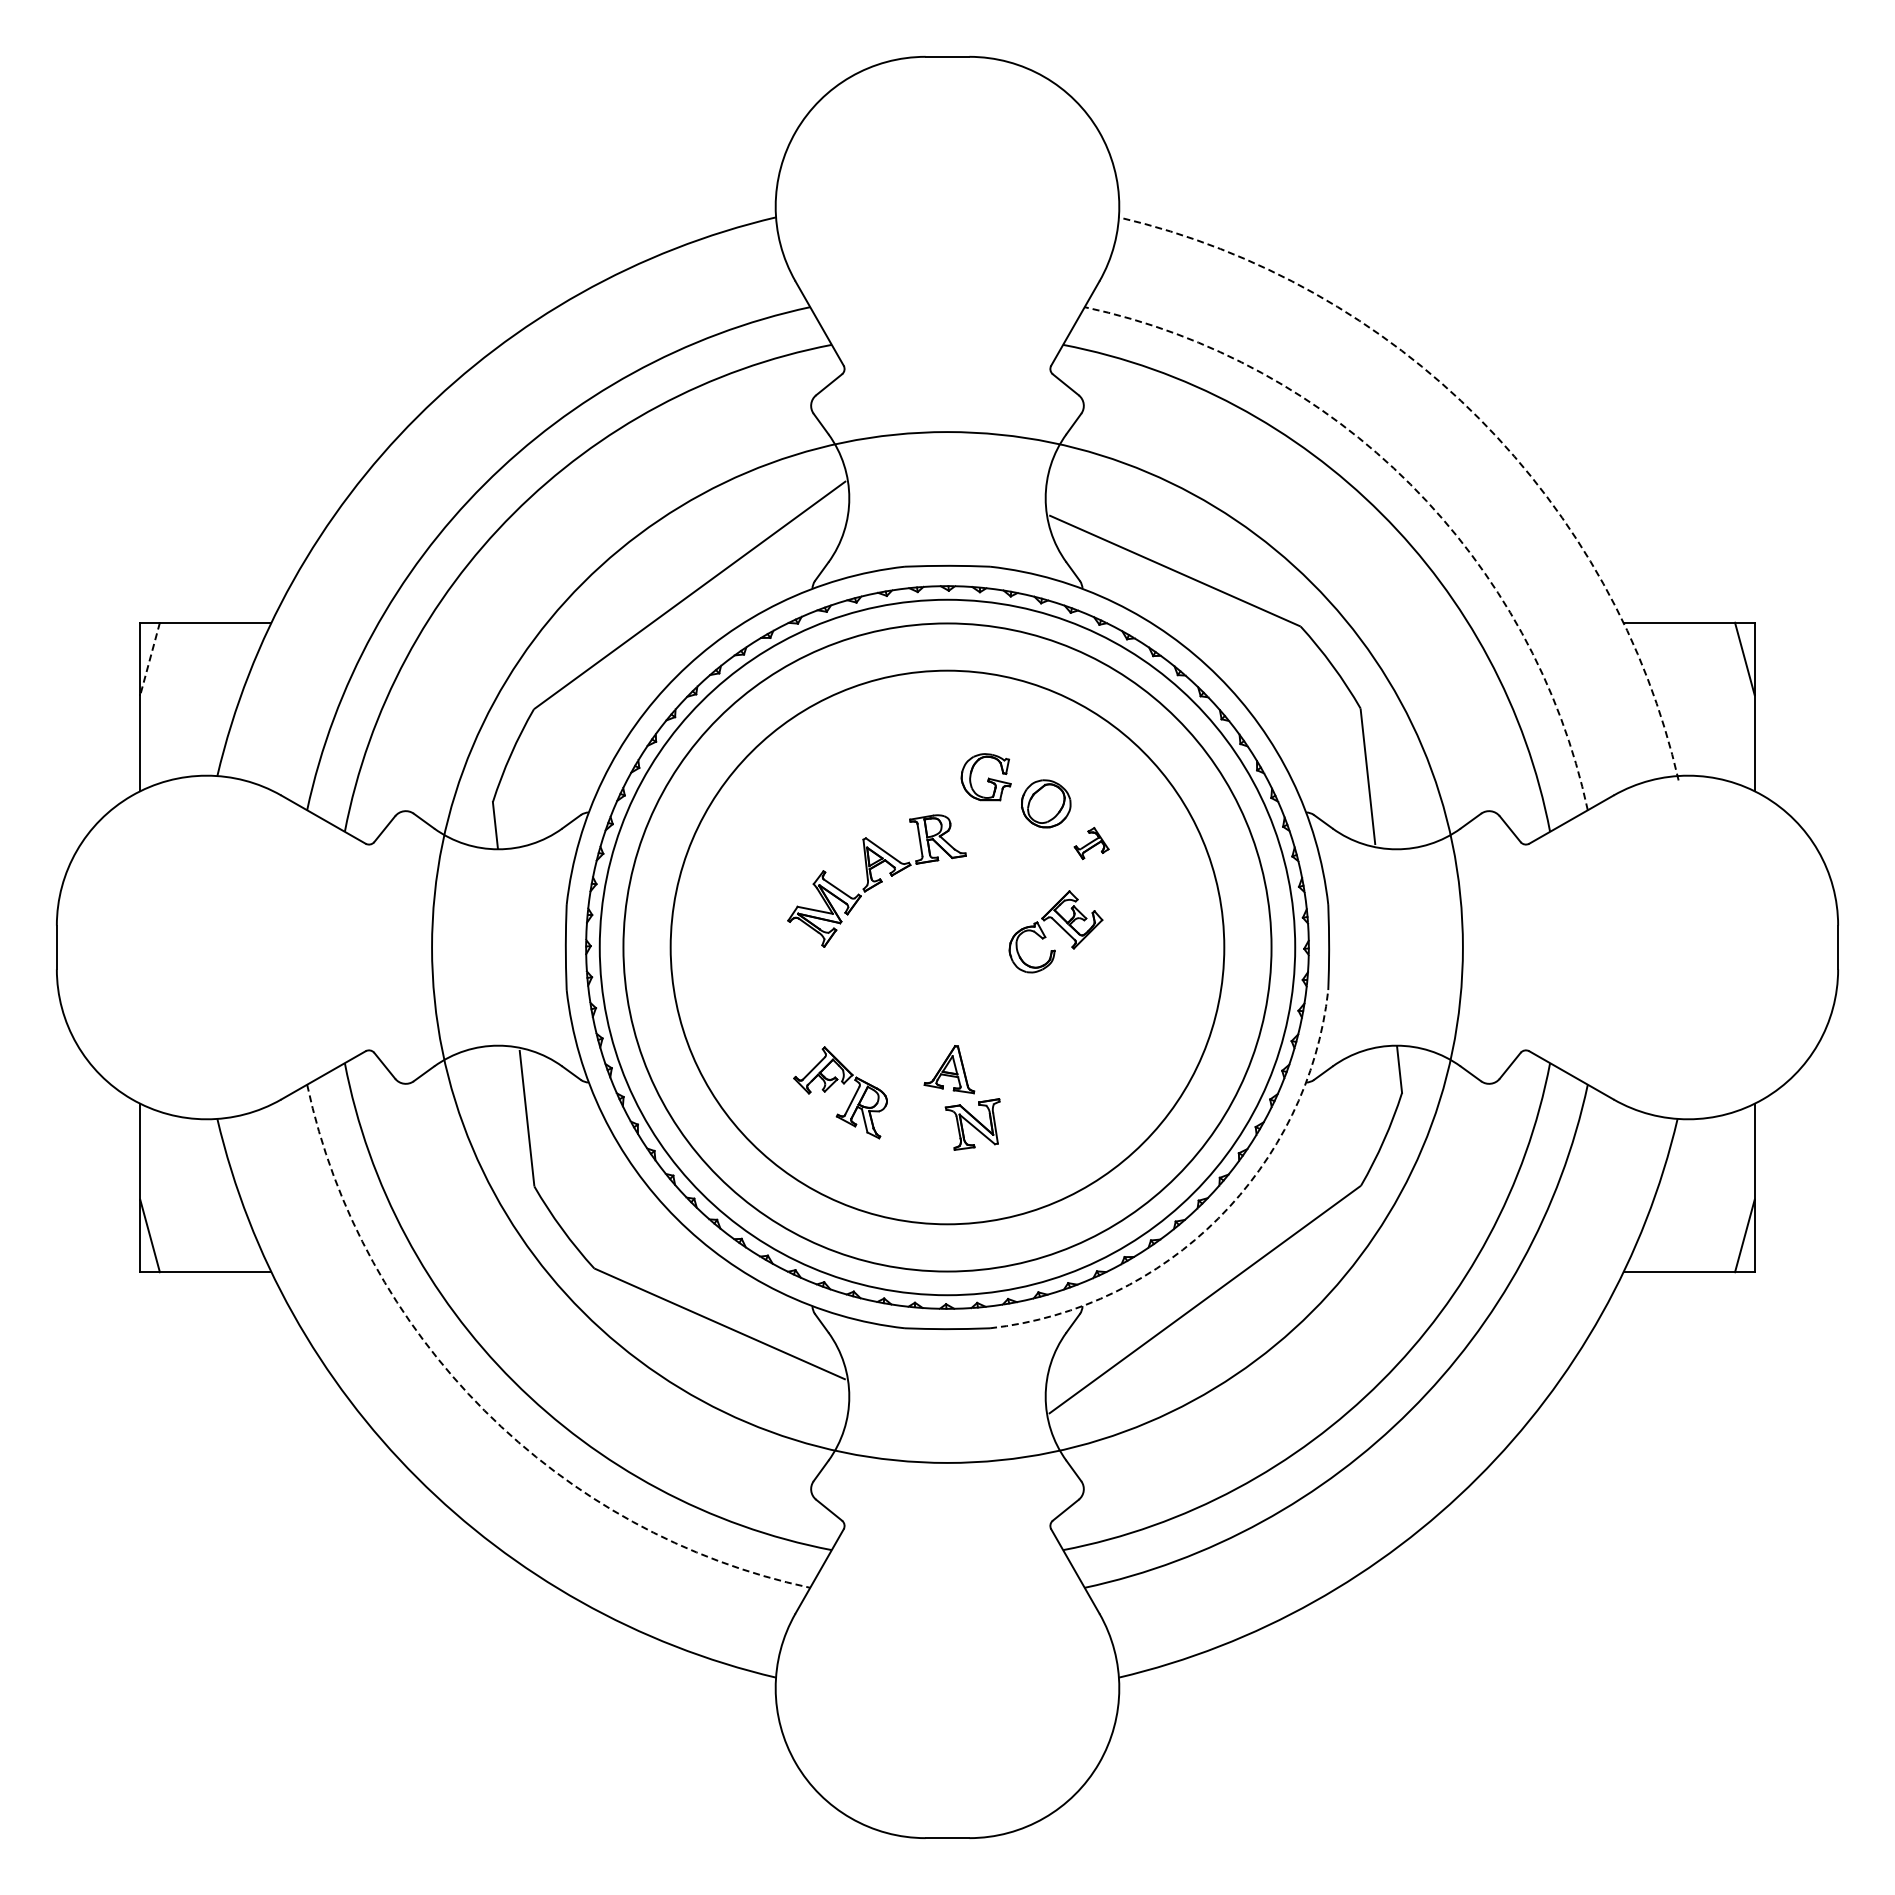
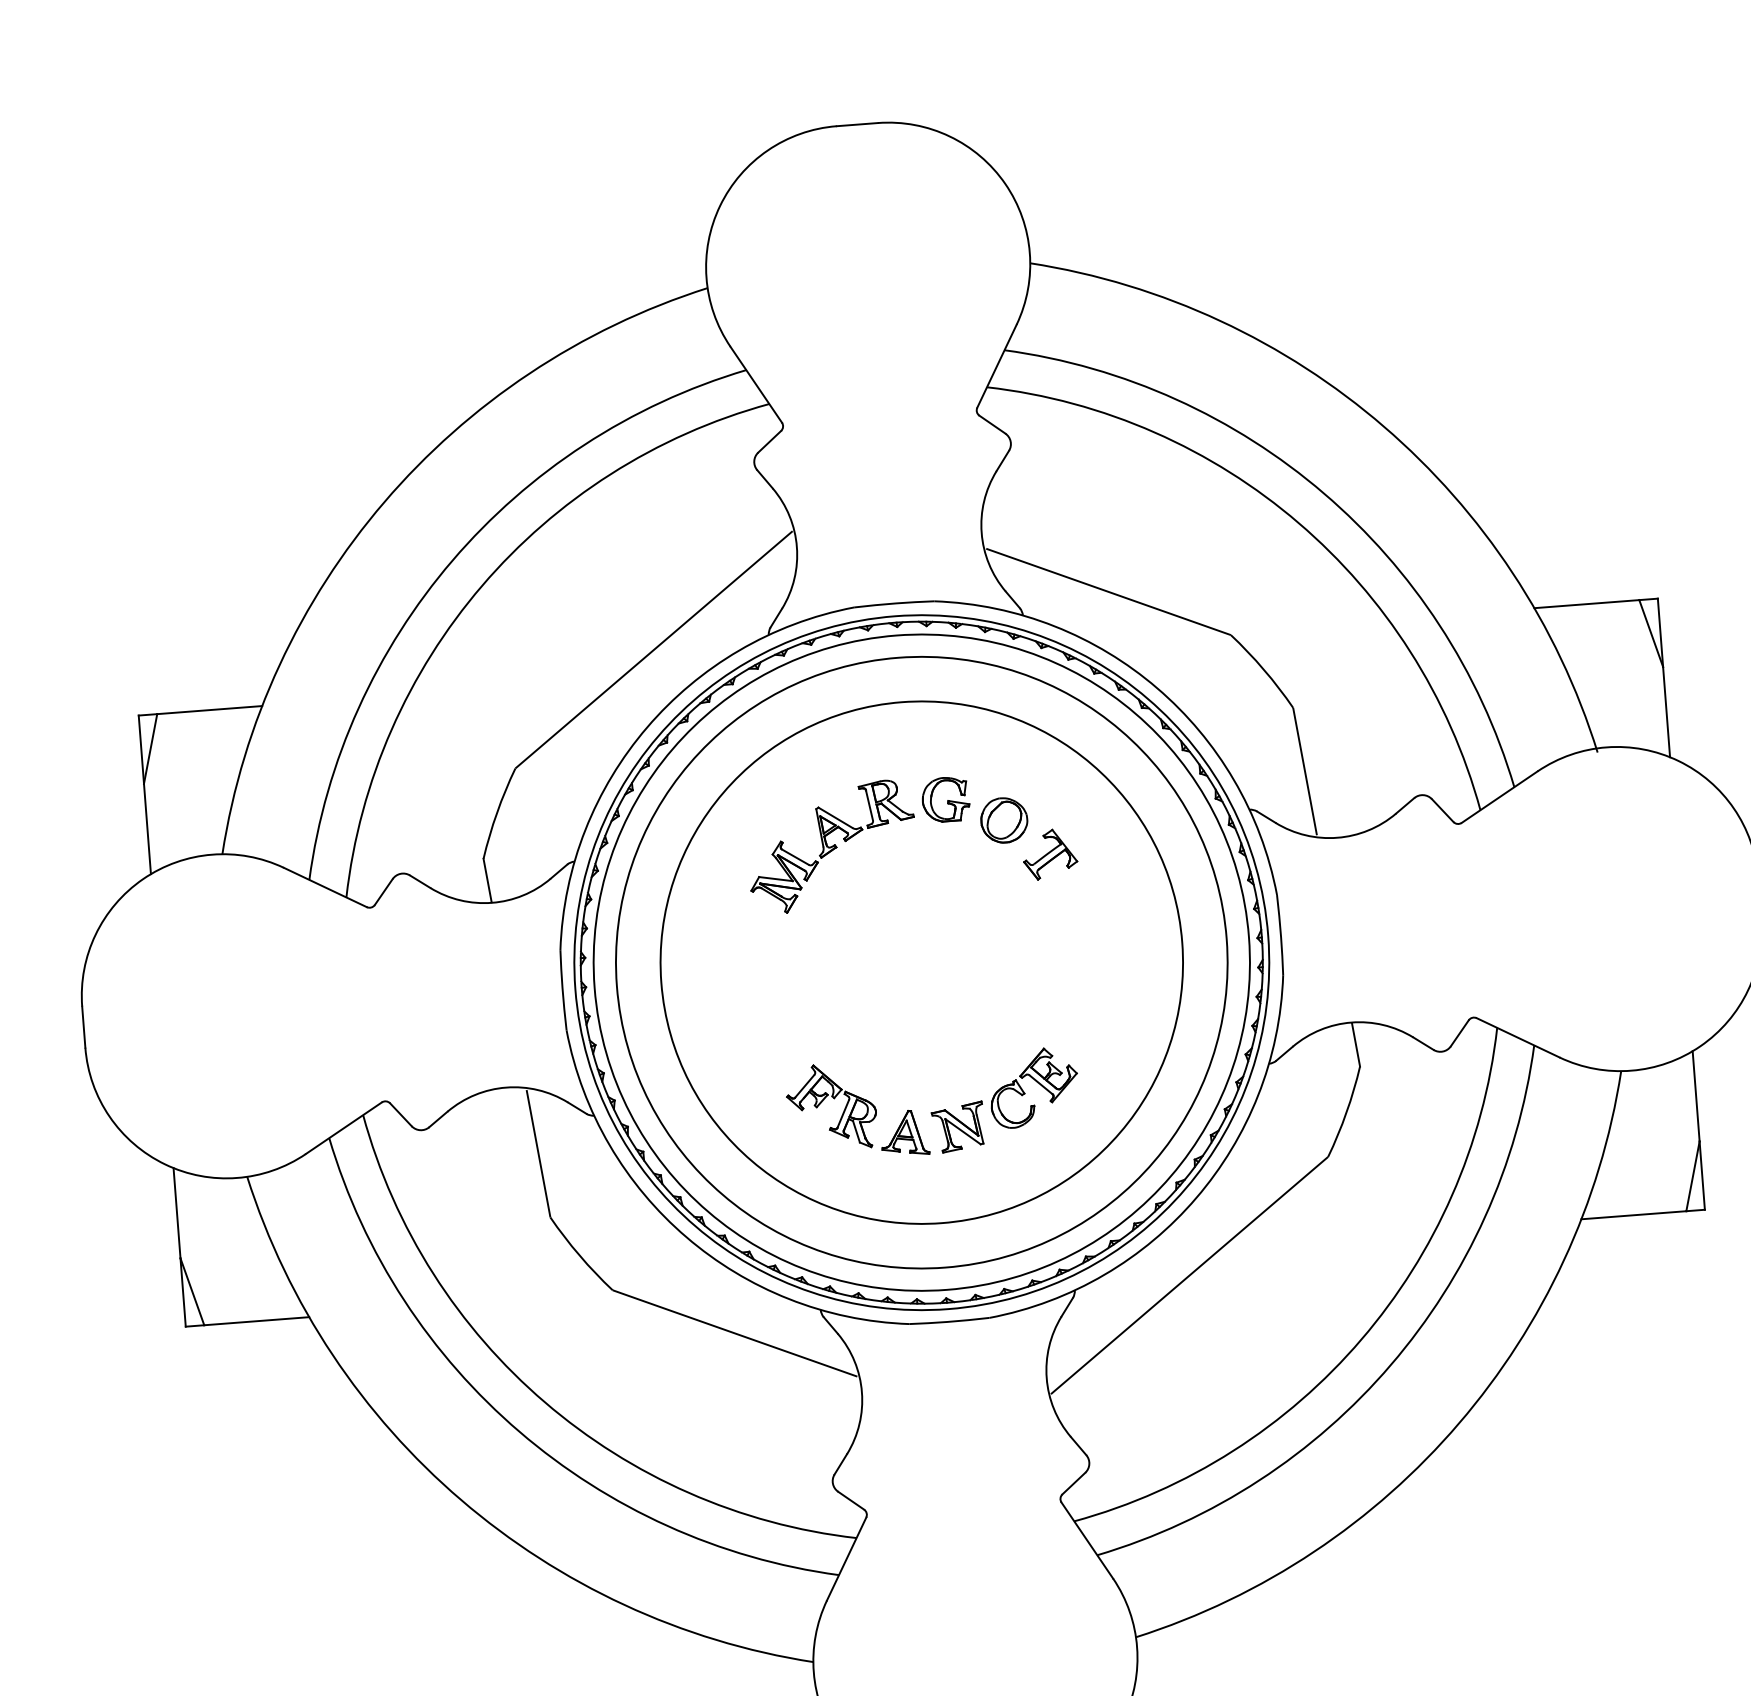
arc: (1479, 418) -> (1384, 426), dashed -> solid
arc: (1410, 484) -> (1323, 493), dashed -> solid
line: (150, 659) -> (151, 749), dashed -> solid
part: (1091, 843) -> (1049, 854), size x1.67
part: (876, 880) -> (831, 846), moved
part: (1059, 926) -> (1037, 1082), moved
circle: (947, 947) -> (921, 962), size x0.71
part: (949, 1069) -> (904, 1133), moved
arc: (1218, 1218) -> (1196, 1198), dashed -> solid
arc: (484, 1410) -> (519, 1431), dashed -> solid

